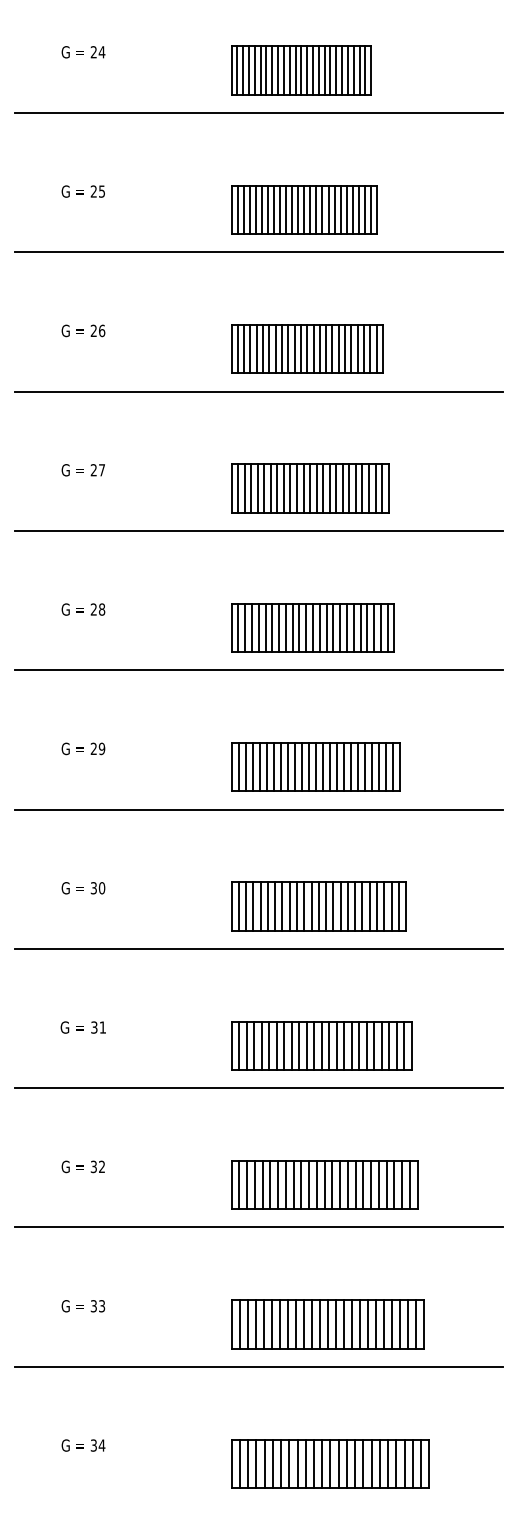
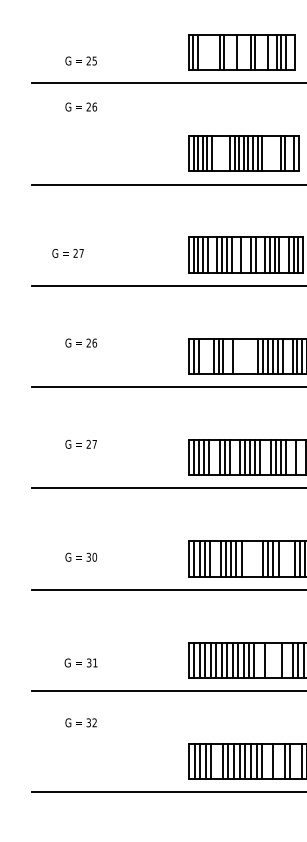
text: (82, 191) -> (80, 60), moved
line: (249, 209) -> (201, 52), removed
line: (255, 209) -> (206, 52), removed
line: (261, 209) -> (210, 52), removed
line: (267, 209) -> (215, 52), removed
line: (286, 209) -> (228, 52), removed
line: (292, 209) -> (233, 52), removed
line: (304, 209) -> (241, 52), removed
line: (310, 209) -> (246, 52), removed
line: (328, 209) -> (259, 52), removed
line: (334, 209) -> (263, 52), removed
line: (346, 209) -> (272, 52), removed
line: (370, 209) -> (289, 52), removed
text: (83, 330) -> (81, 106), moved
line: (269, 348) -> (216, 153), removed
line: (275, 348) -> (220, 153), removed
line: (281, 348) -> (225, 153), removed
line: (338, 348) -> (266, 153), removed
line: (344, 348) -> (271, 153), removed
line: (351, 348) -> (276, 153), removed
line: (370, 348) -> (289, 153), removed
text: (82, 470) -> (67, 253), moved
line: (264, 488) -> (212, 255), removed
line: (297, 488) -> (236, 255), removed
line: (310, 488) -> (246, 255), removed
line: (329, 488) -> (260, 255), removed
line: (362, 488) -> (284, 255), removed
text: (102, 609) -> (95, 343), 28 -> 26
line: (251, 627) -> (203, 356), removed
line: (258, 627) -> (208, 356), removed
line: (285, 627) -> (228, 356), removed
line: (299, 627) -> (238, 356), removed
line: (306, 627) -> (243, 356), removed
line: (313, 627) -> (248, 356), removed
line: (319, 627) -> (252, 356), removed
line: (367, 627) -> (287, 356), removed
text: (101, 748) -> (94, 444), 29 -> 27
line: (266, 766) -> (214, 457), removed
line: (294, 766) -> (234, 457), removed
line: (336, 766) -> (265, 457), removed
line: (372, 766) -> (291, 457), removed
line: (386, 766) -> (301, 457), removed
text: (83, 888) -> (81, 557), moved
line: (267, 906) -> (215, 558), removed
line: (311, 906) -> (247, 558), removed
line: (318, 906) -> (252, 558), removed
line: (326, 906) -> (257, 558), removed
line: (362, 906) -> (284, 558), removed
line: (369, 906) -> (289, 558), removed
text: (82, 1027) -> (80, 662), moved
line: (329, 1045) -> (260, 660), removed
line: (344, 1045) -> (271, 660), removed
line: (351, 1045) -> (276, 660), removed
line: (366, 1045) -> (287, 660), removed
text: (82, 1166) -> (80, 722), moved
line: (270, 1184) -> (217, 761), removed
line: (340, 1184) -> (268, 761), removed
line: (355, 1184) -> (279, 761), removed
line: (378, 1184) -> (295, 761), removed

